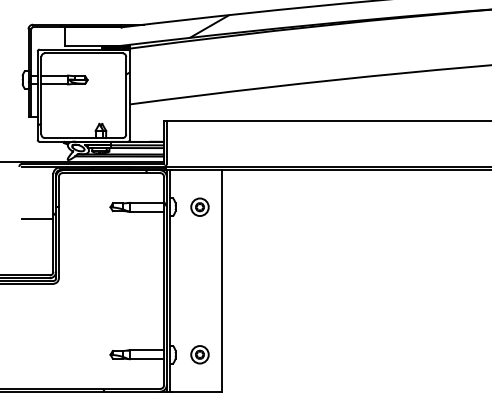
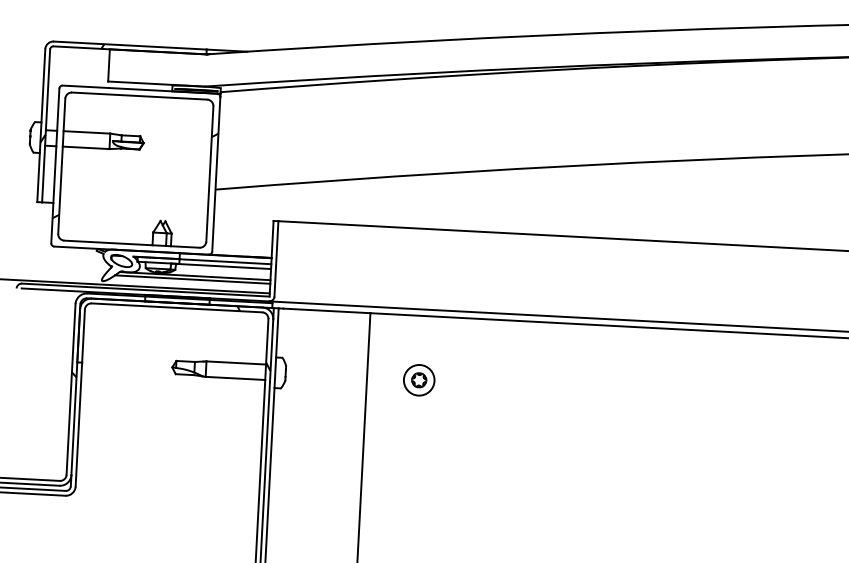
hatch: (209, 26) -> (361, 60), removed
part: (199, 206) -> (418, 378), moved
line: (37, 219) -> (43, 382), removed

